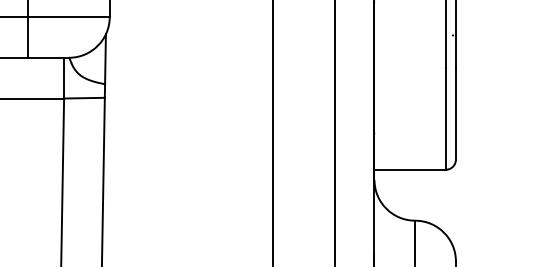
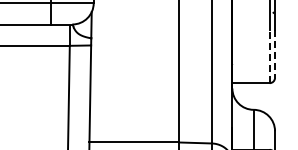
line: (456, 113) -> (275, 53), solid -> dashed
line: (445, 118) -> (269, 56), solid -> dashed

